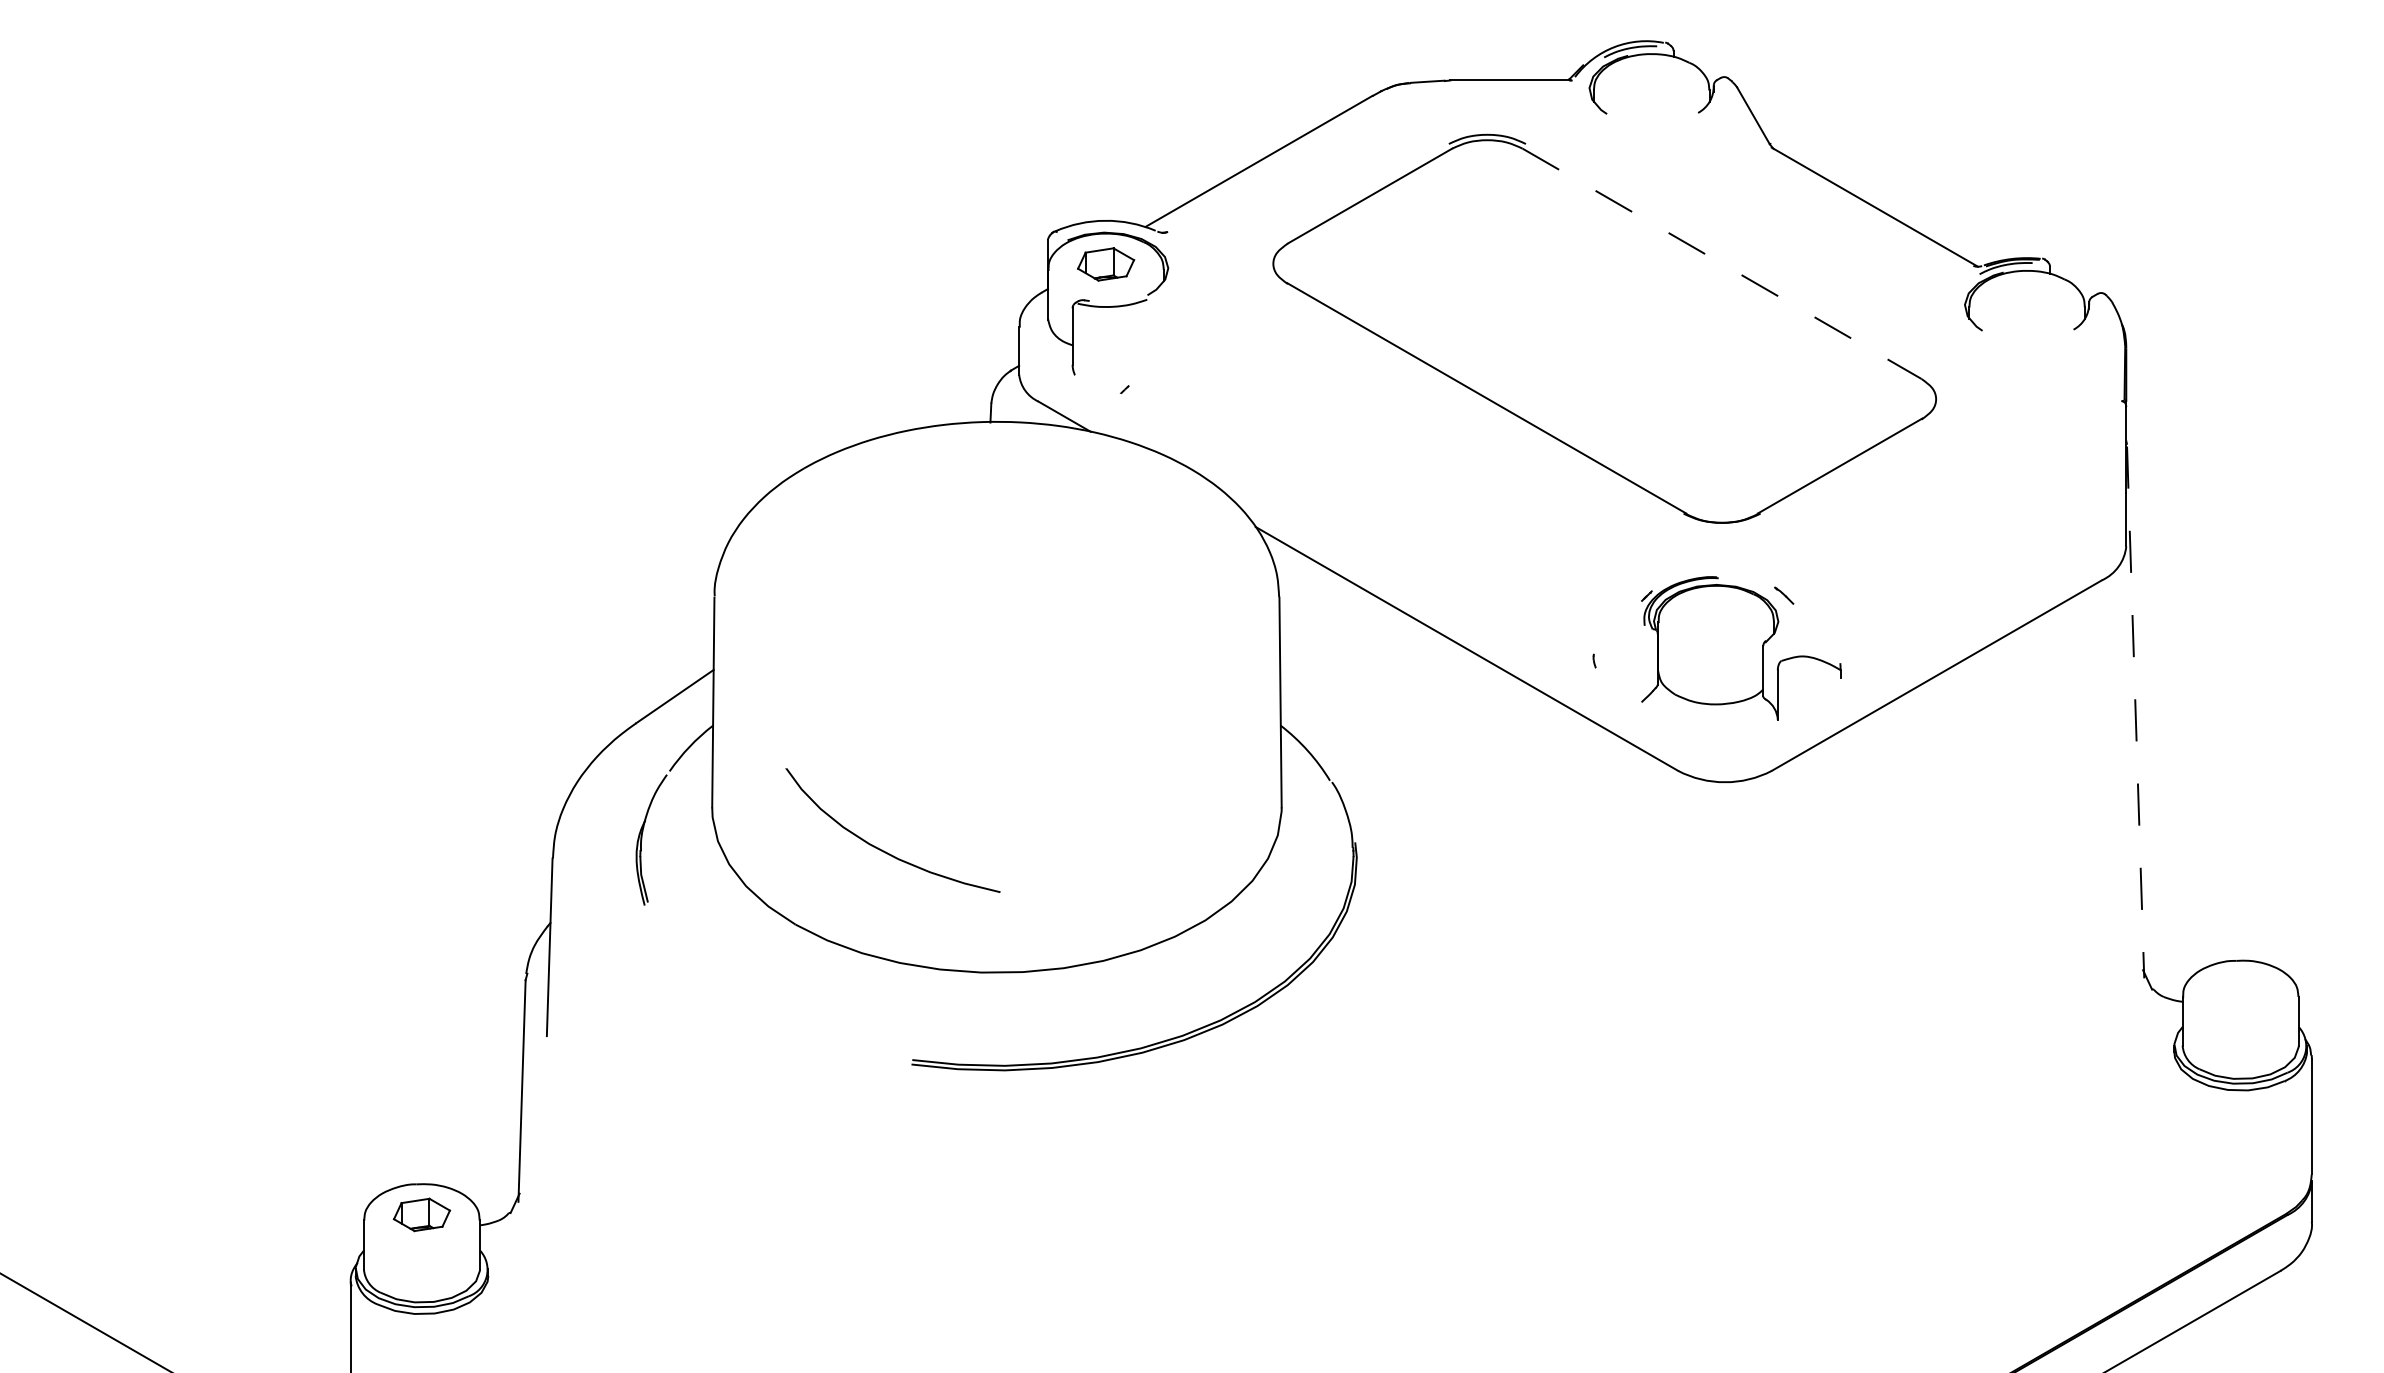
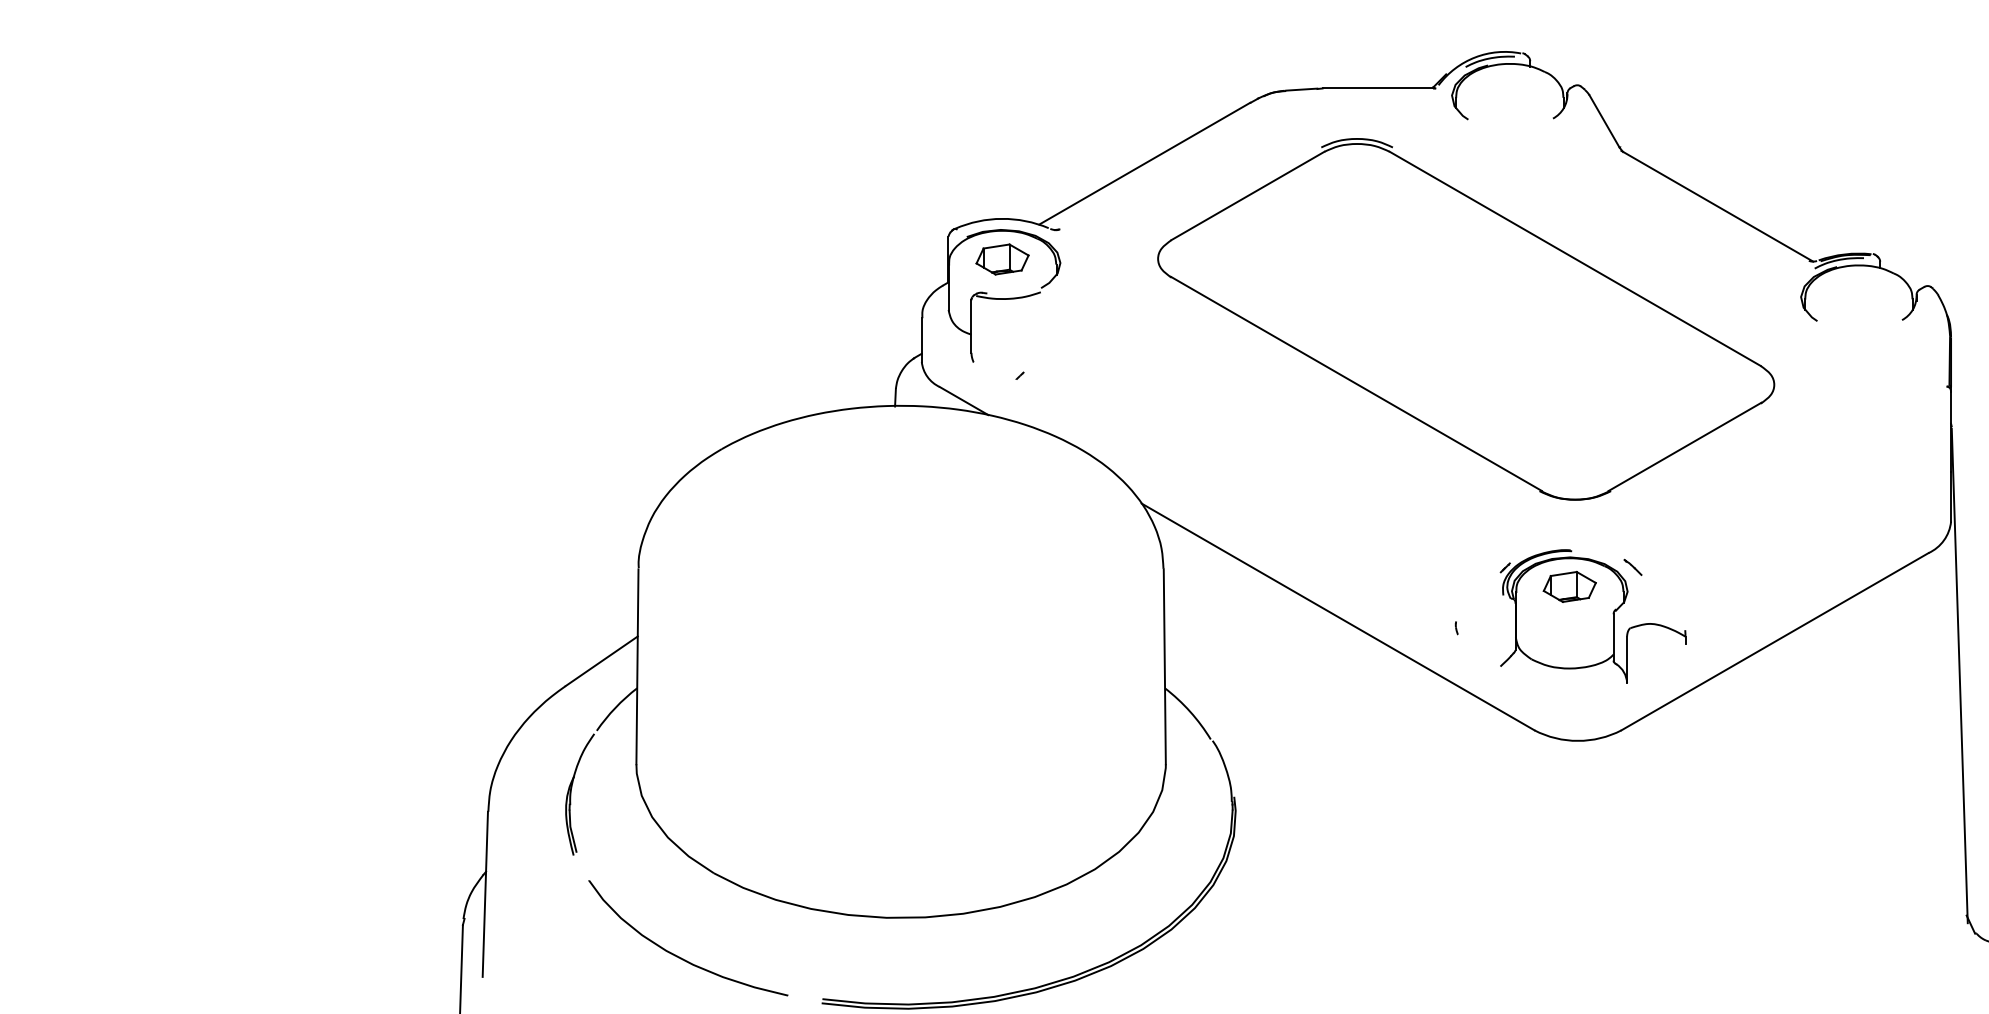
line: (1722, 264) -> (1575, 259), dashed -> solid
part: (1716, 616) -> (1570, 586), added
line: (2135, 712) -> (1959, 676), dashed -> solid
part: (882, 849) -> (678, 955), moved

